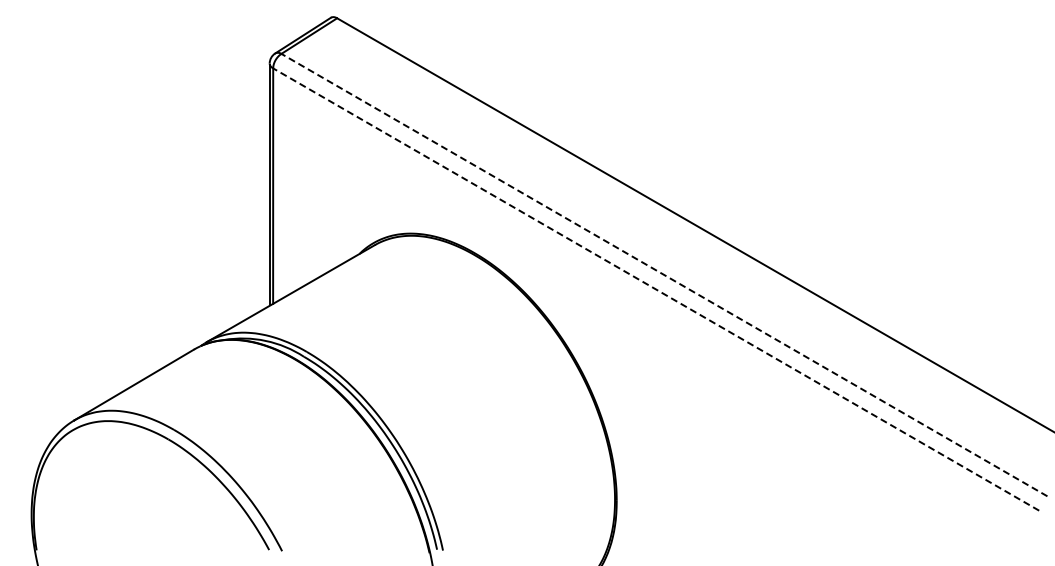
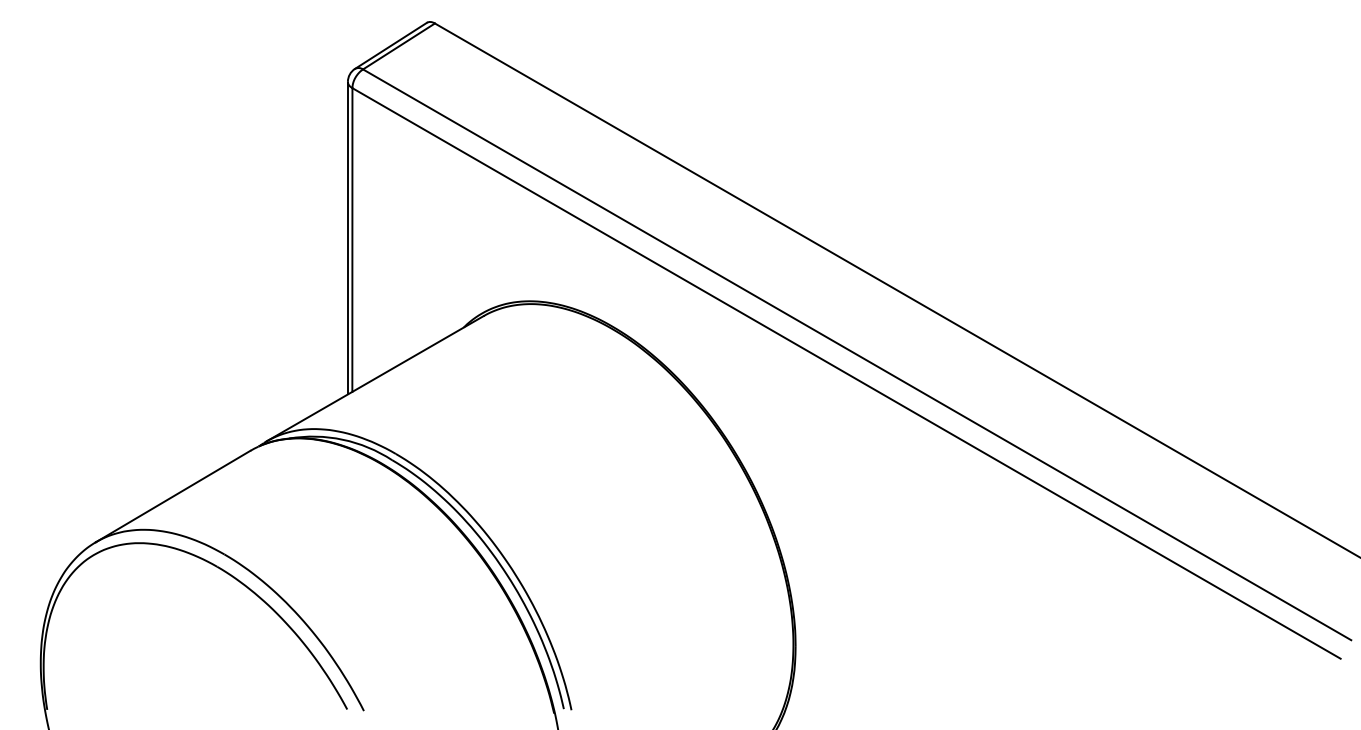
line: (664, 274) -> (857, 354), dashed -> solid
line: (655, 289) -> (845, 373), dashed -> solid

